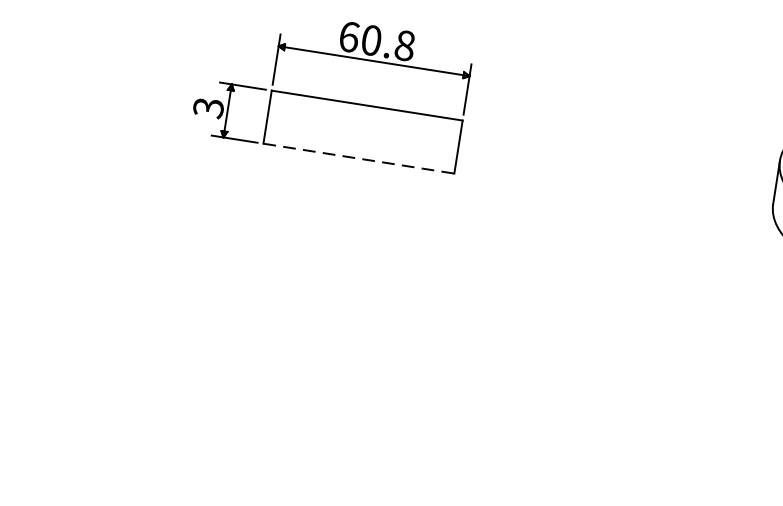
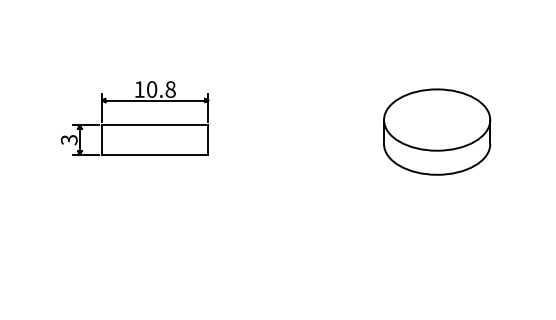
text: (348, 36) -> (139, 89), 60.8 -> 10.8
line: (359, 158) -> (155, 154), dashed -> solid

